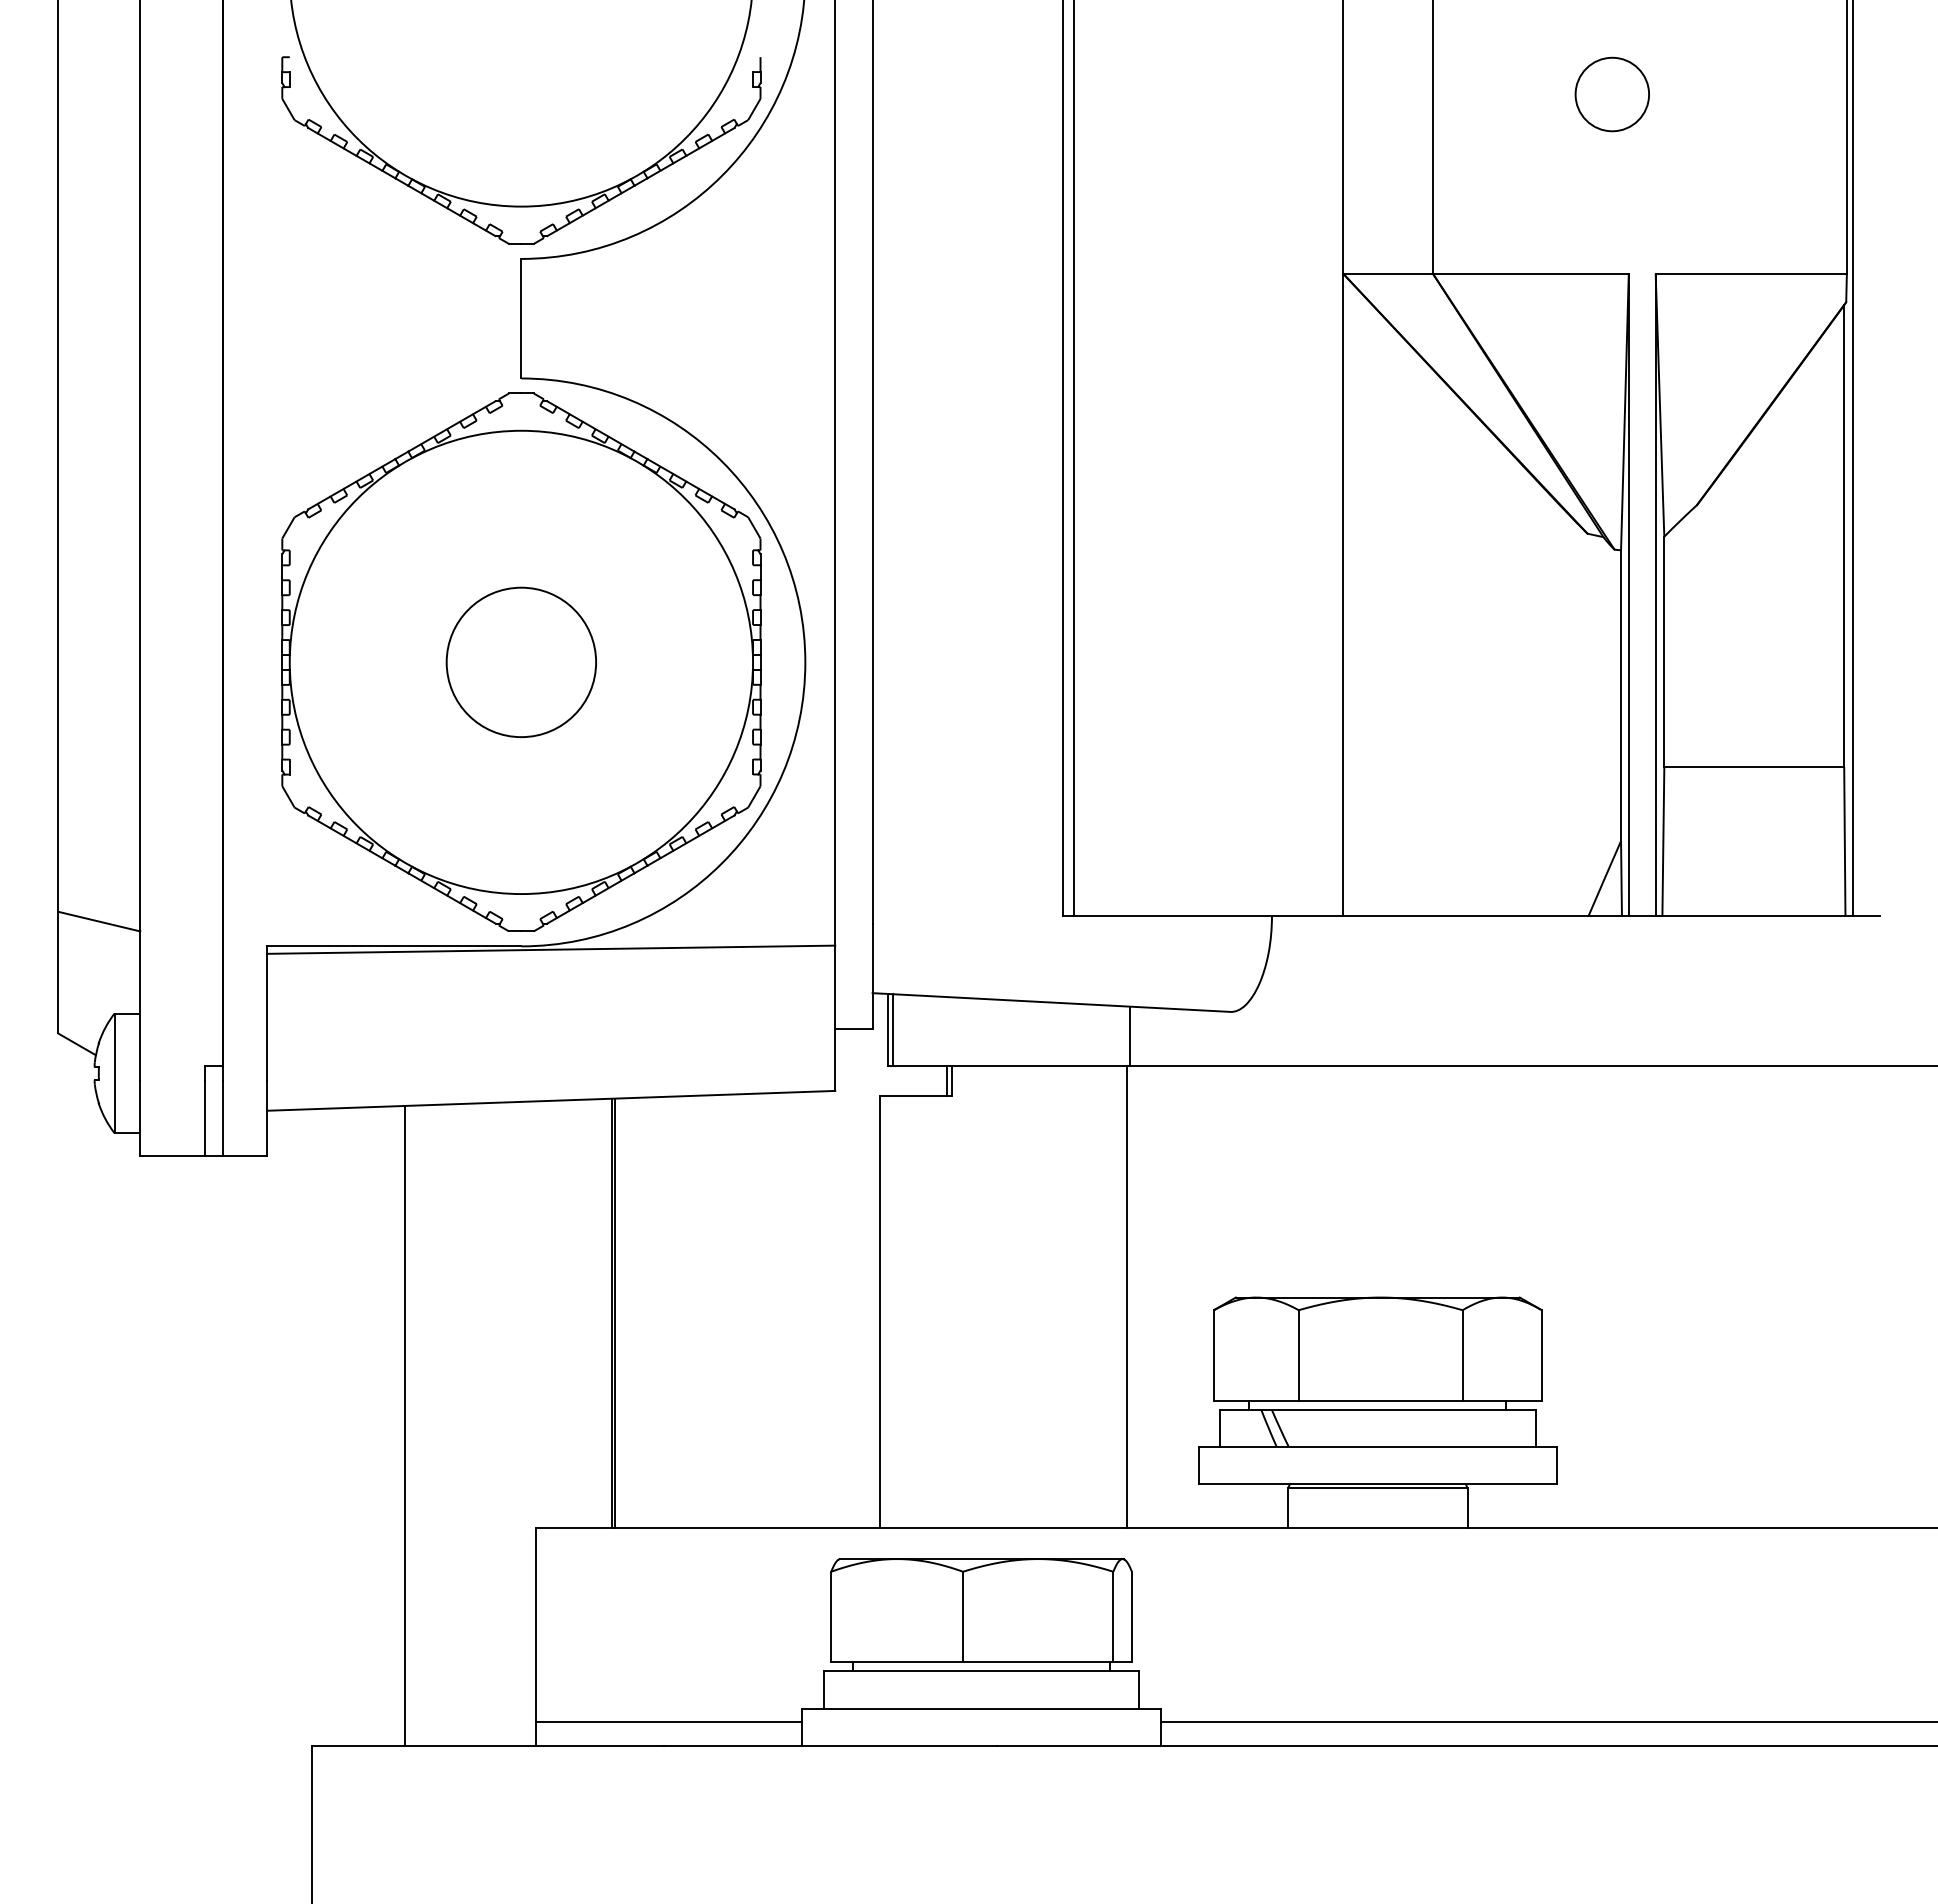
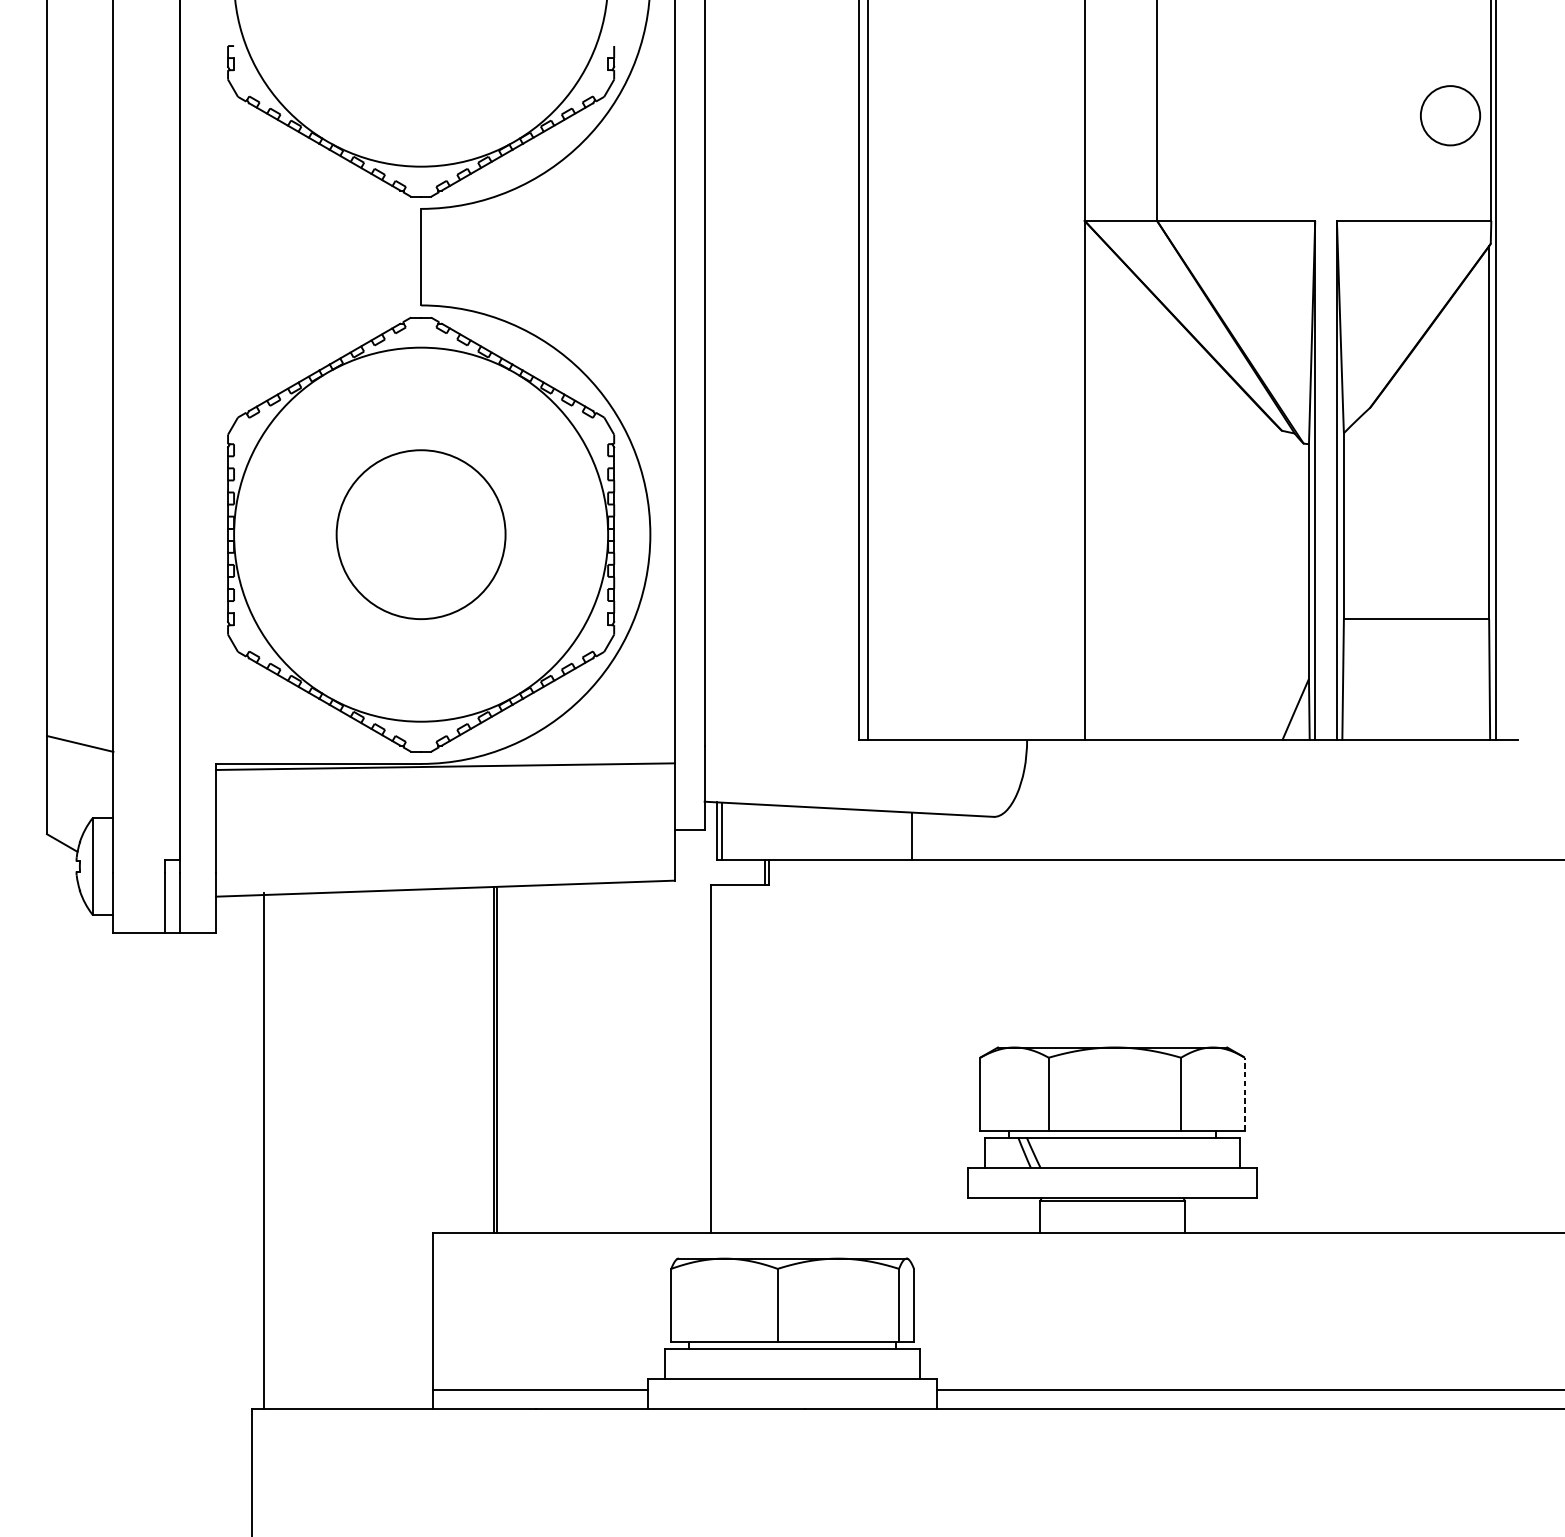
circle: (1611, 94) -> (1449, 115), moved
circle: (521, 662) -> (421, 534), size x1.4
line: (1127, 1296) -> (910, 1046), removed
line: (1541, 1354) -> (1244, 1093), solid -> dashed
line: (405, 1425) -> (264, 1150), moved

